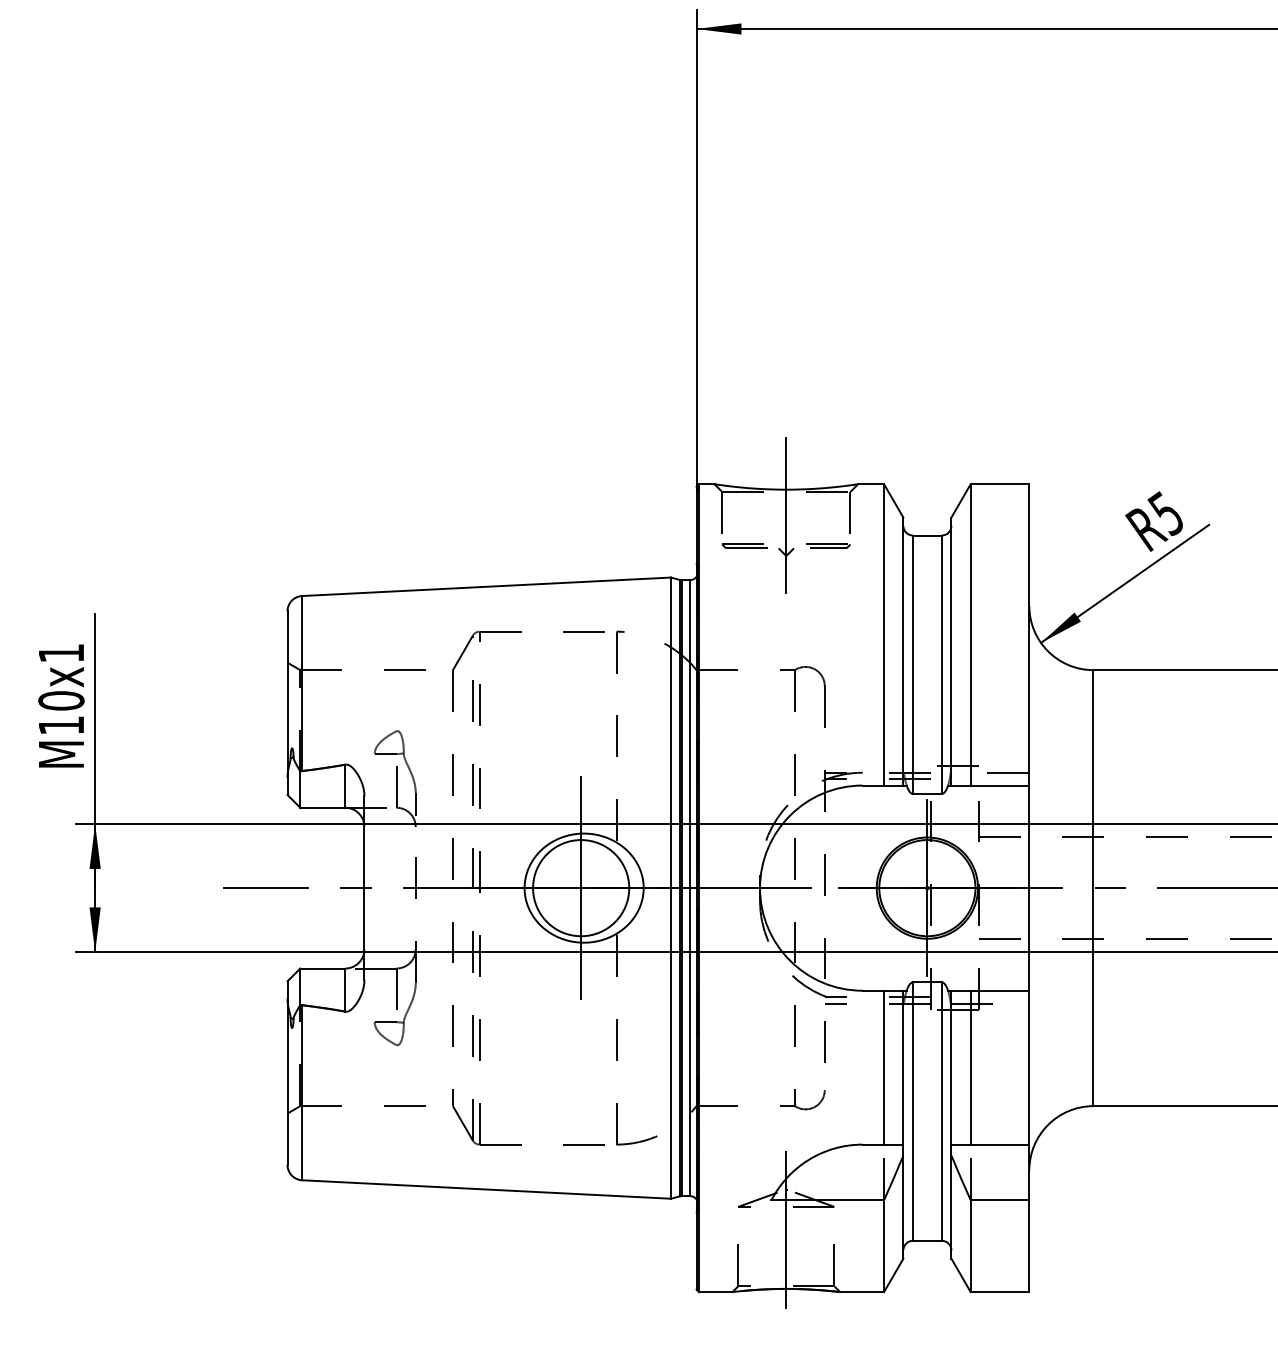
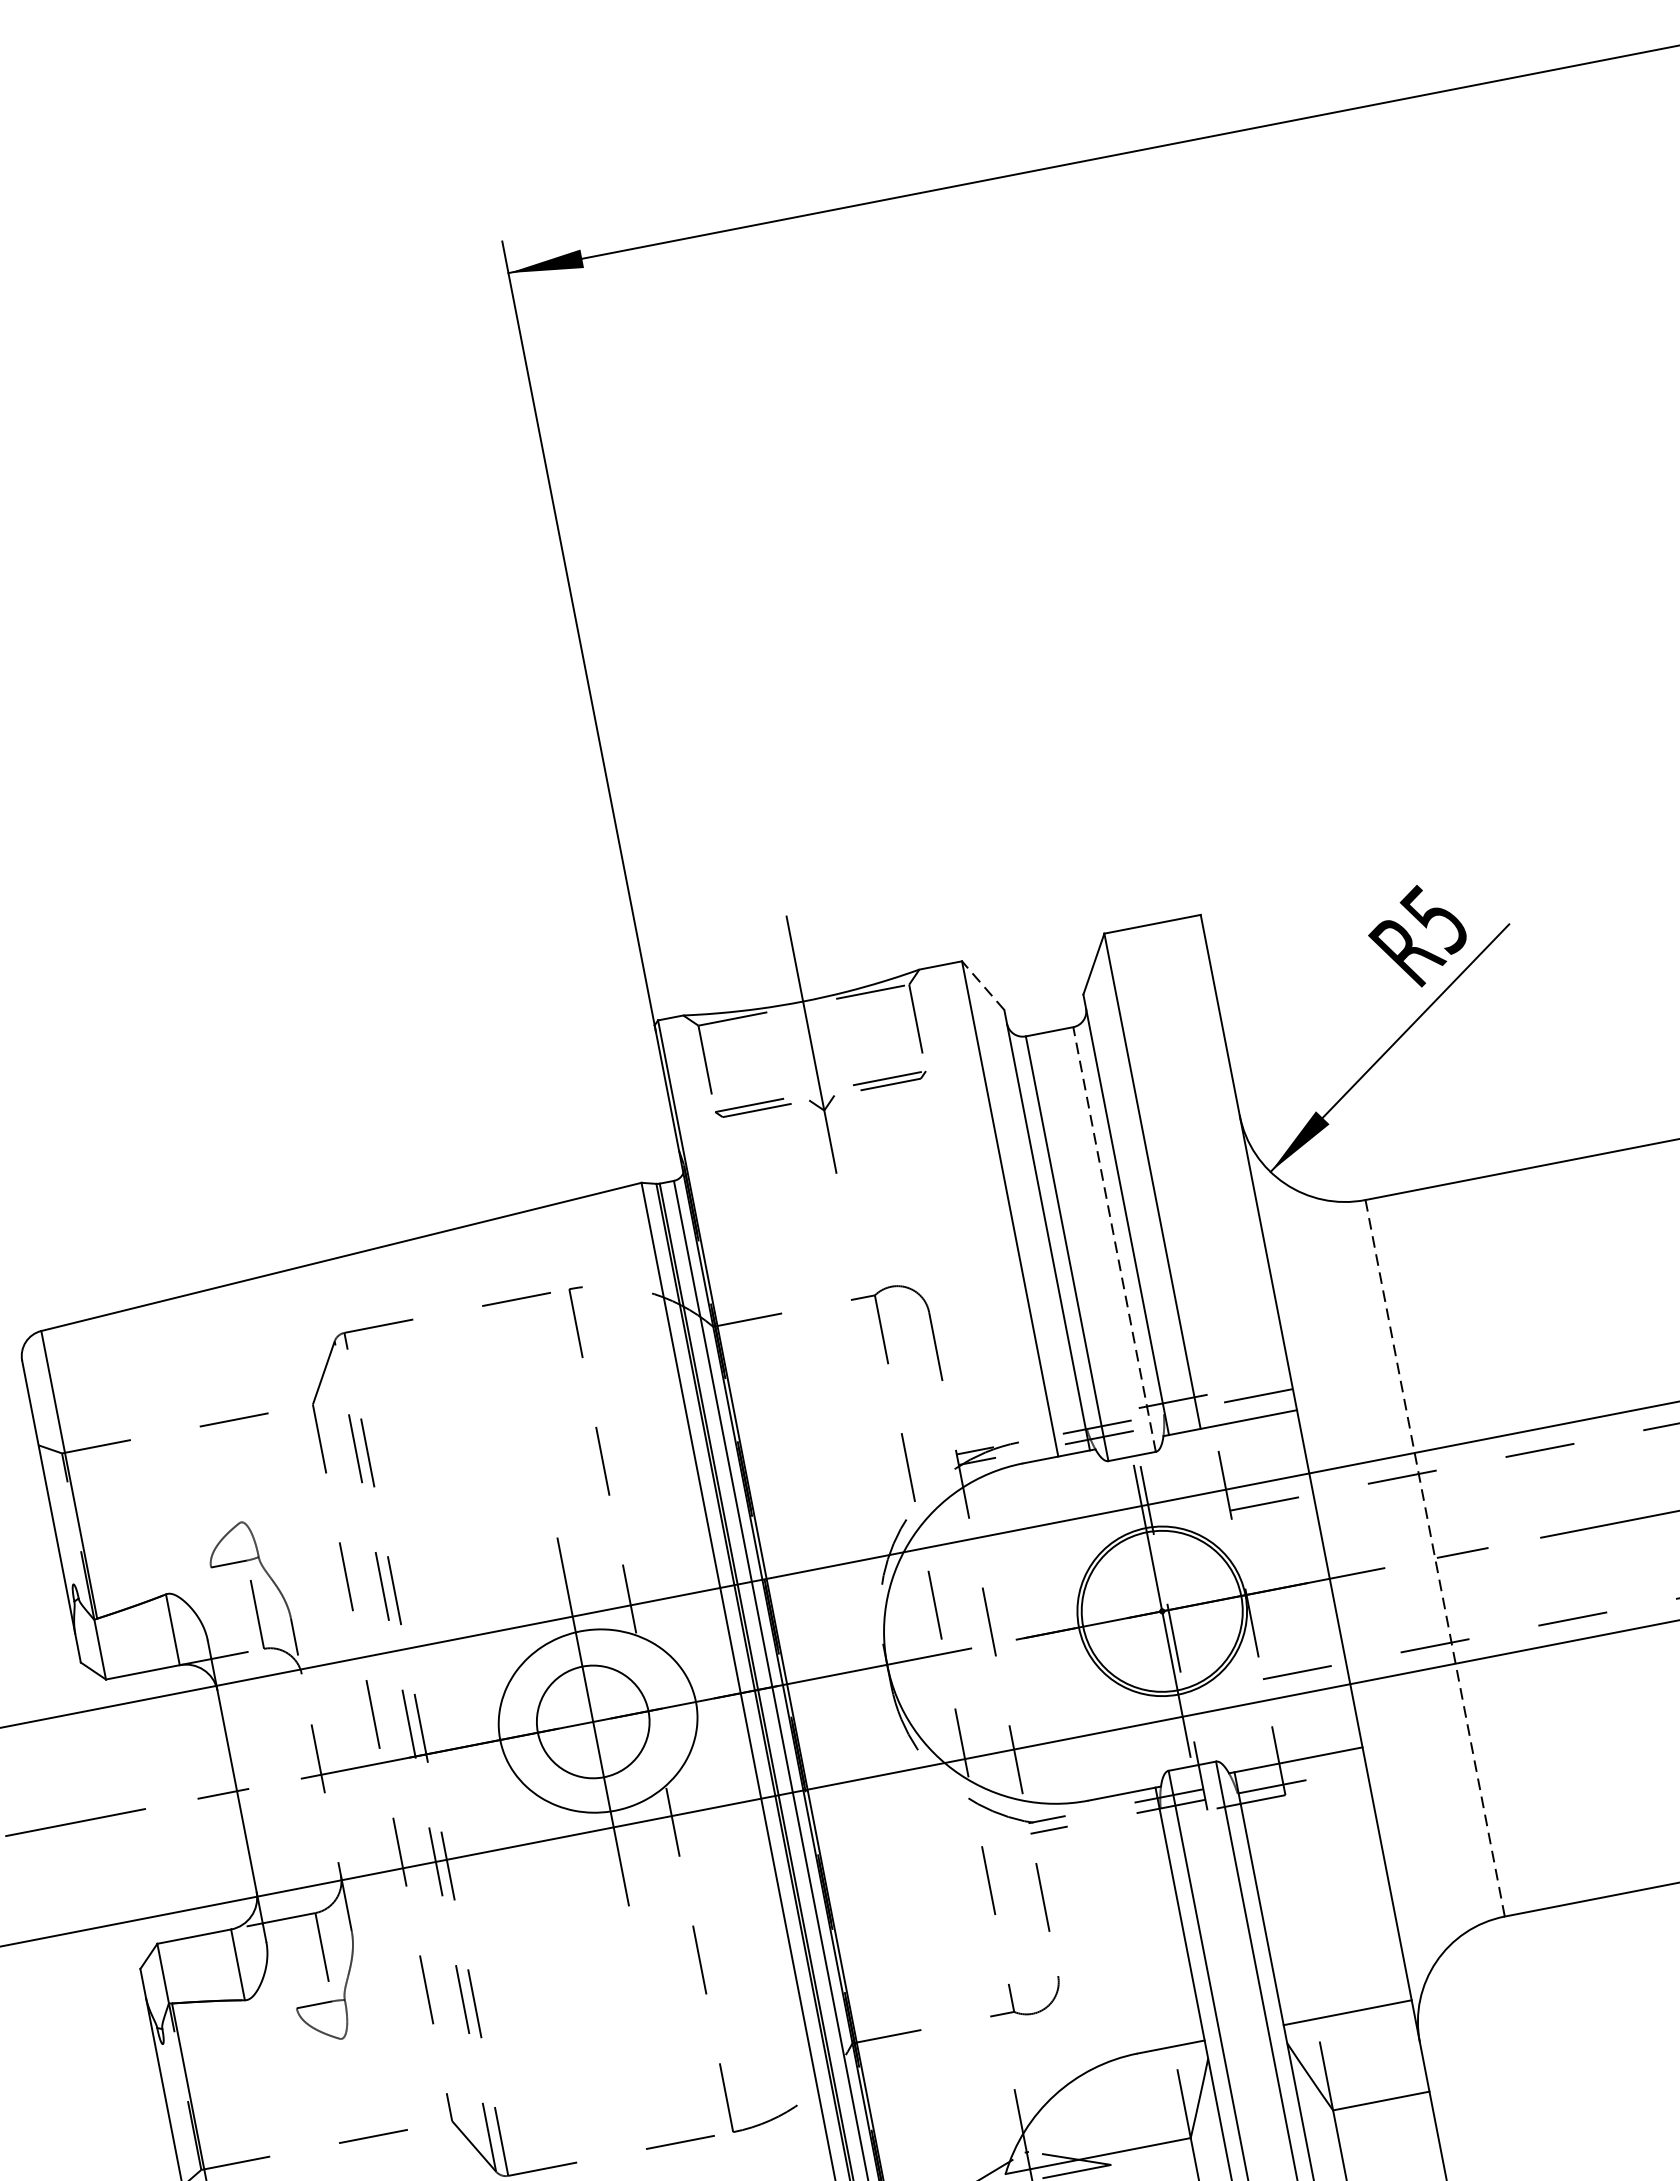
line: (893, 500) -> (982, 985), solid -> dashed
line: (941, 664) -> (1113, 1239), solid -> dashed
circle: (581, 888) -> (593, 1722), size x0.7
line: (1093, 888) -> (1435, 1558), solid -> dashed
line: (884, 1067) -> (1149, 1919), removed
line: (970, 1067) -> (1290, 1892), removed

